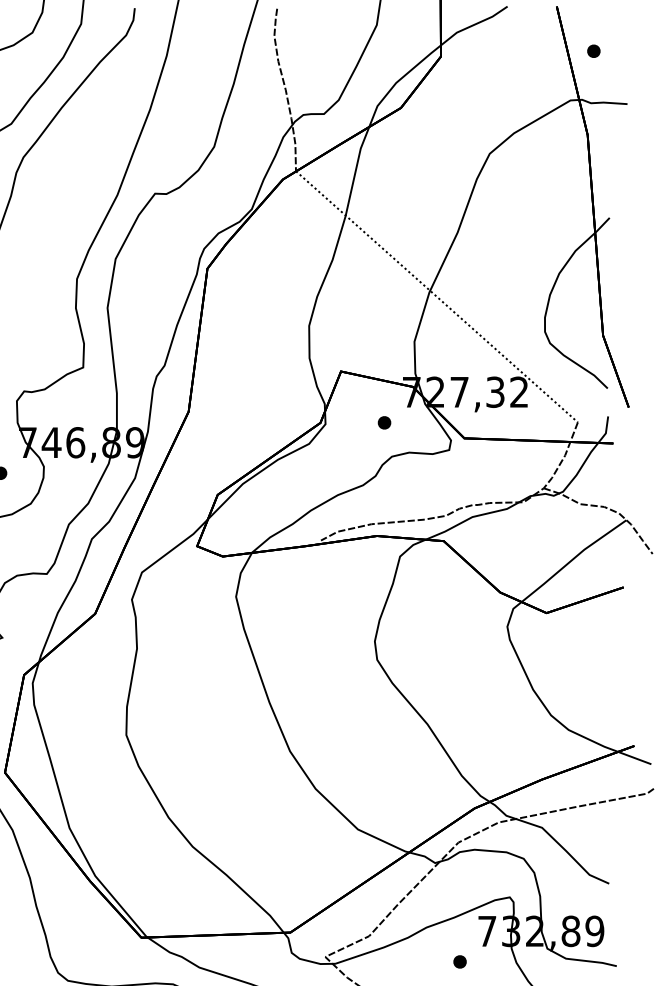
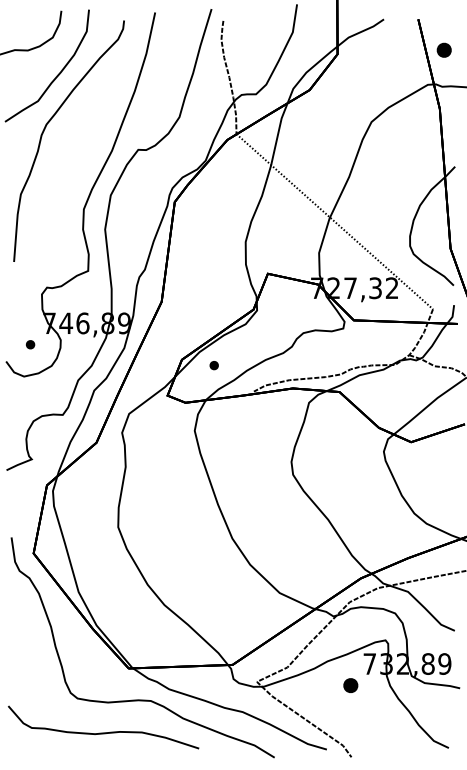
part: (592, 51) -> (443, 50), size x1.6
part: (383, 422) -> (213, 365), moved
part: (459, 960) -> (350, 684), size x1.6

